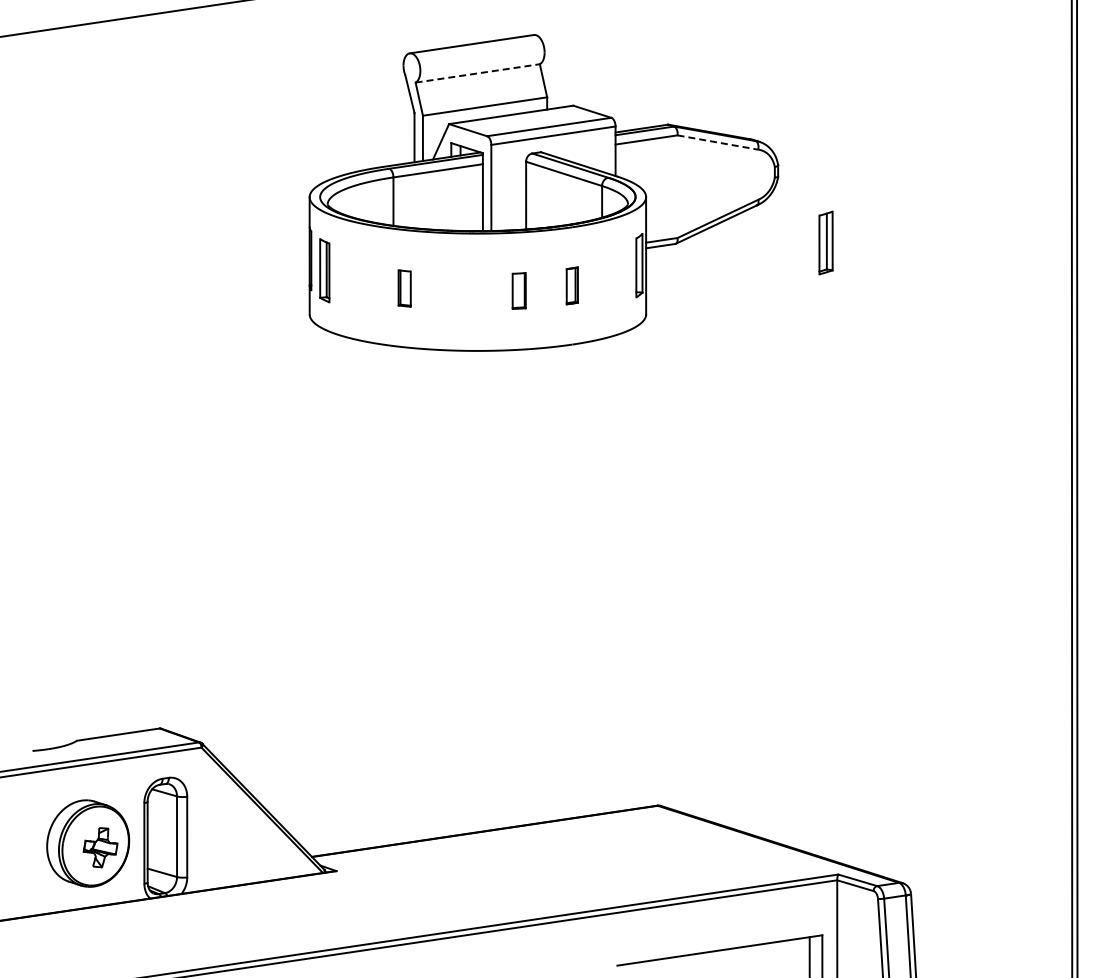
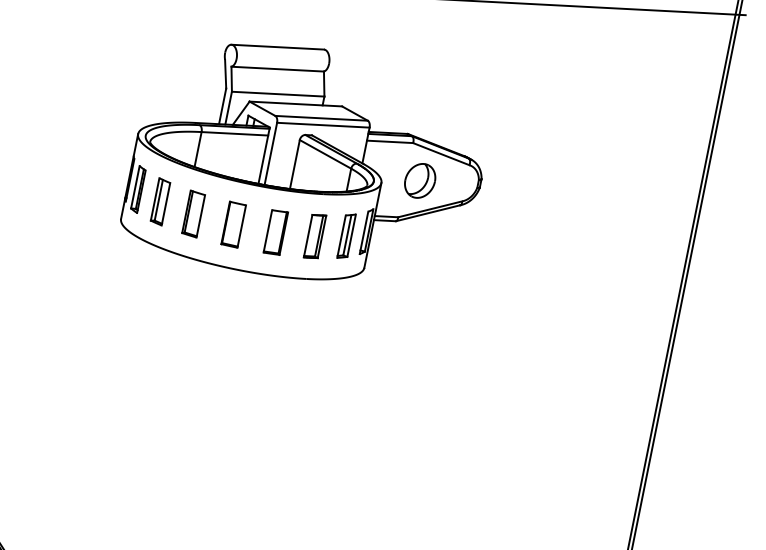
line: (477, 73) -> (277, 69), dashed -> solid
line: (717, 142) -> (440, 154), dashed -> solid
part: (696, 183) -> (419, 180), added
part: (825, 242) -> (346, 235), moved
part: (357, 281) -> (160, 202), added
part: (572, 285) -> (315, 236), size x1.67
part: (404, 288) -> (193, 213), size x1.67
part: (519, 290) -> (276, 232), size x1.67
part: (460, 291) -> (233, 224), added

